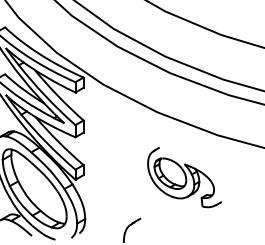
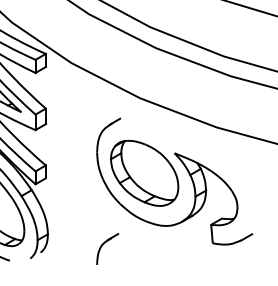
part: (184, 177) -> (174, 181), size x1.67

